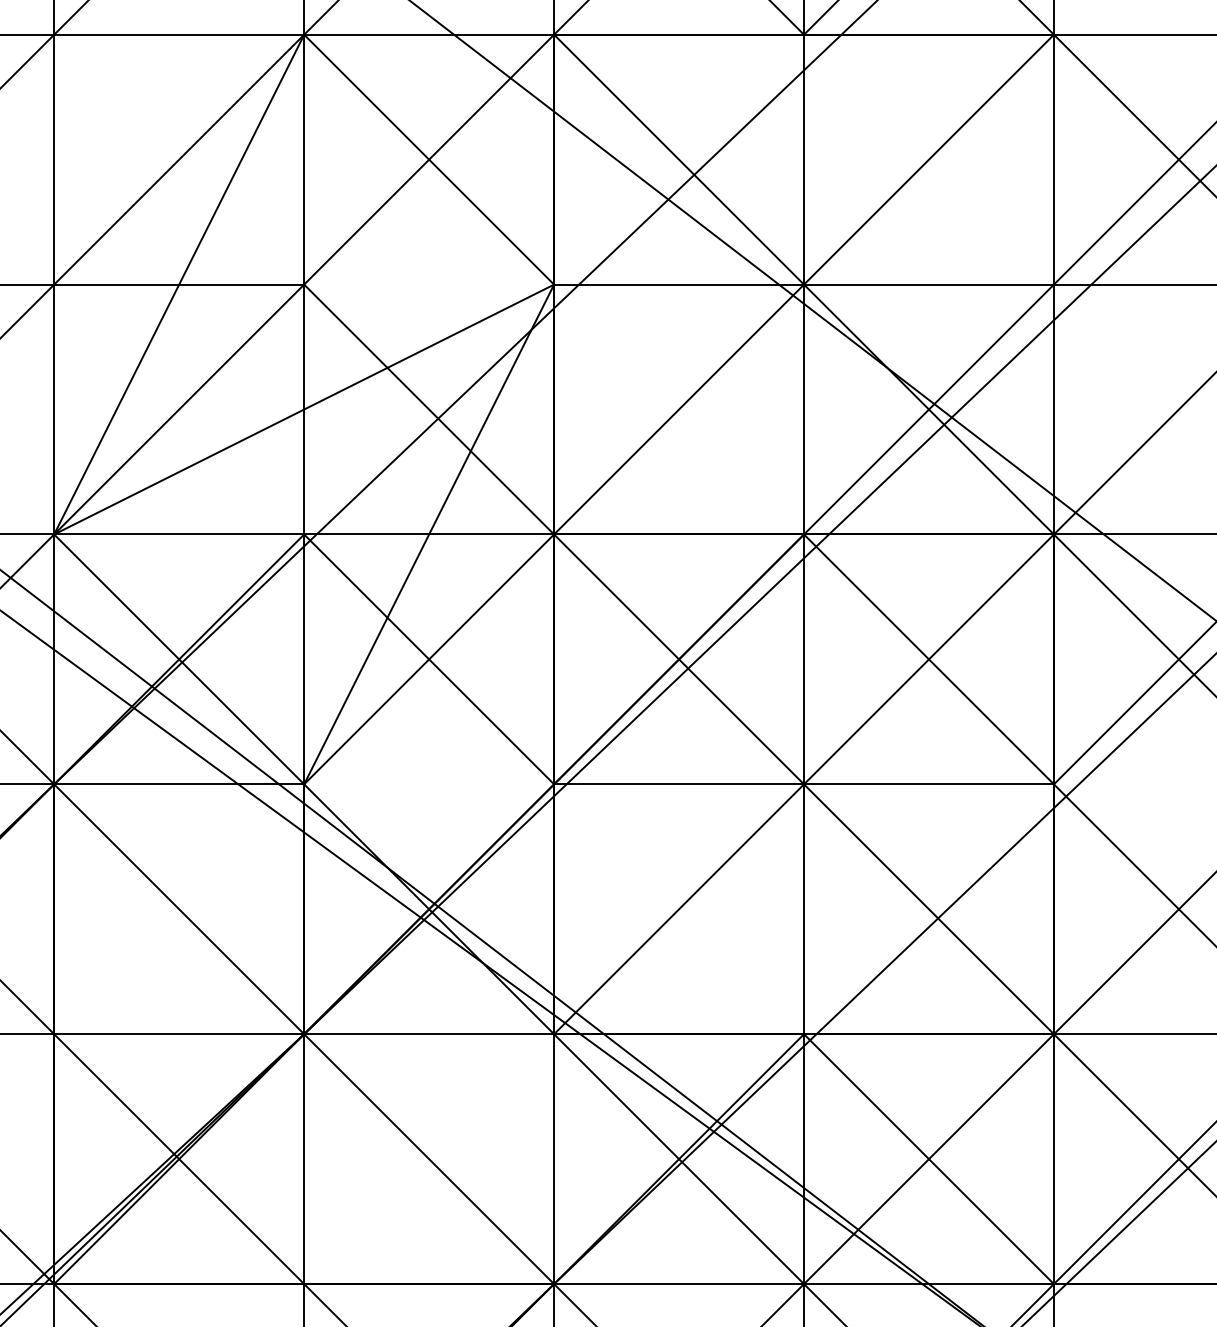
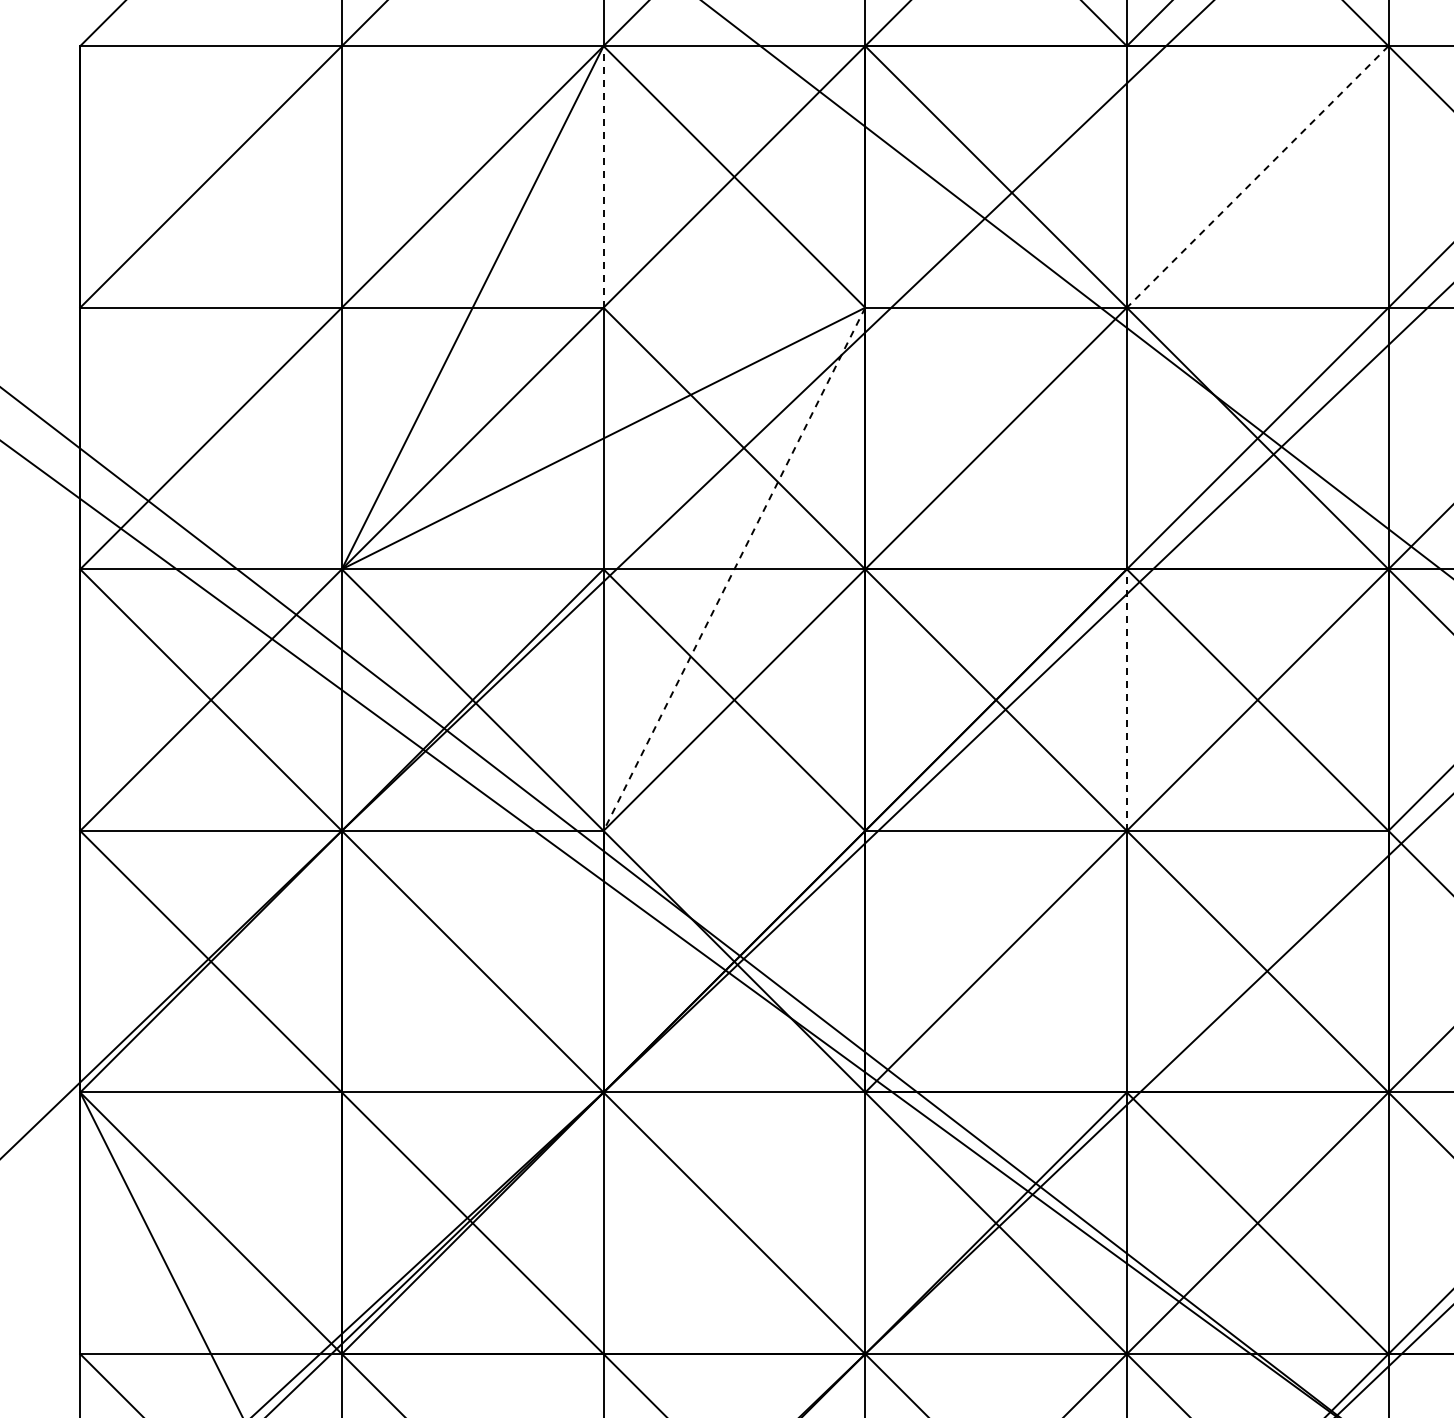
line: (304, 159) -> (603, 176), solid -> dashed
line: (928, 159) -> (1257, 176), solid -> dashed
line: (429, 534) -> (734, 569), solid -> dashed
line: (803, 659) -> (1126, 700), solid -> dashed

